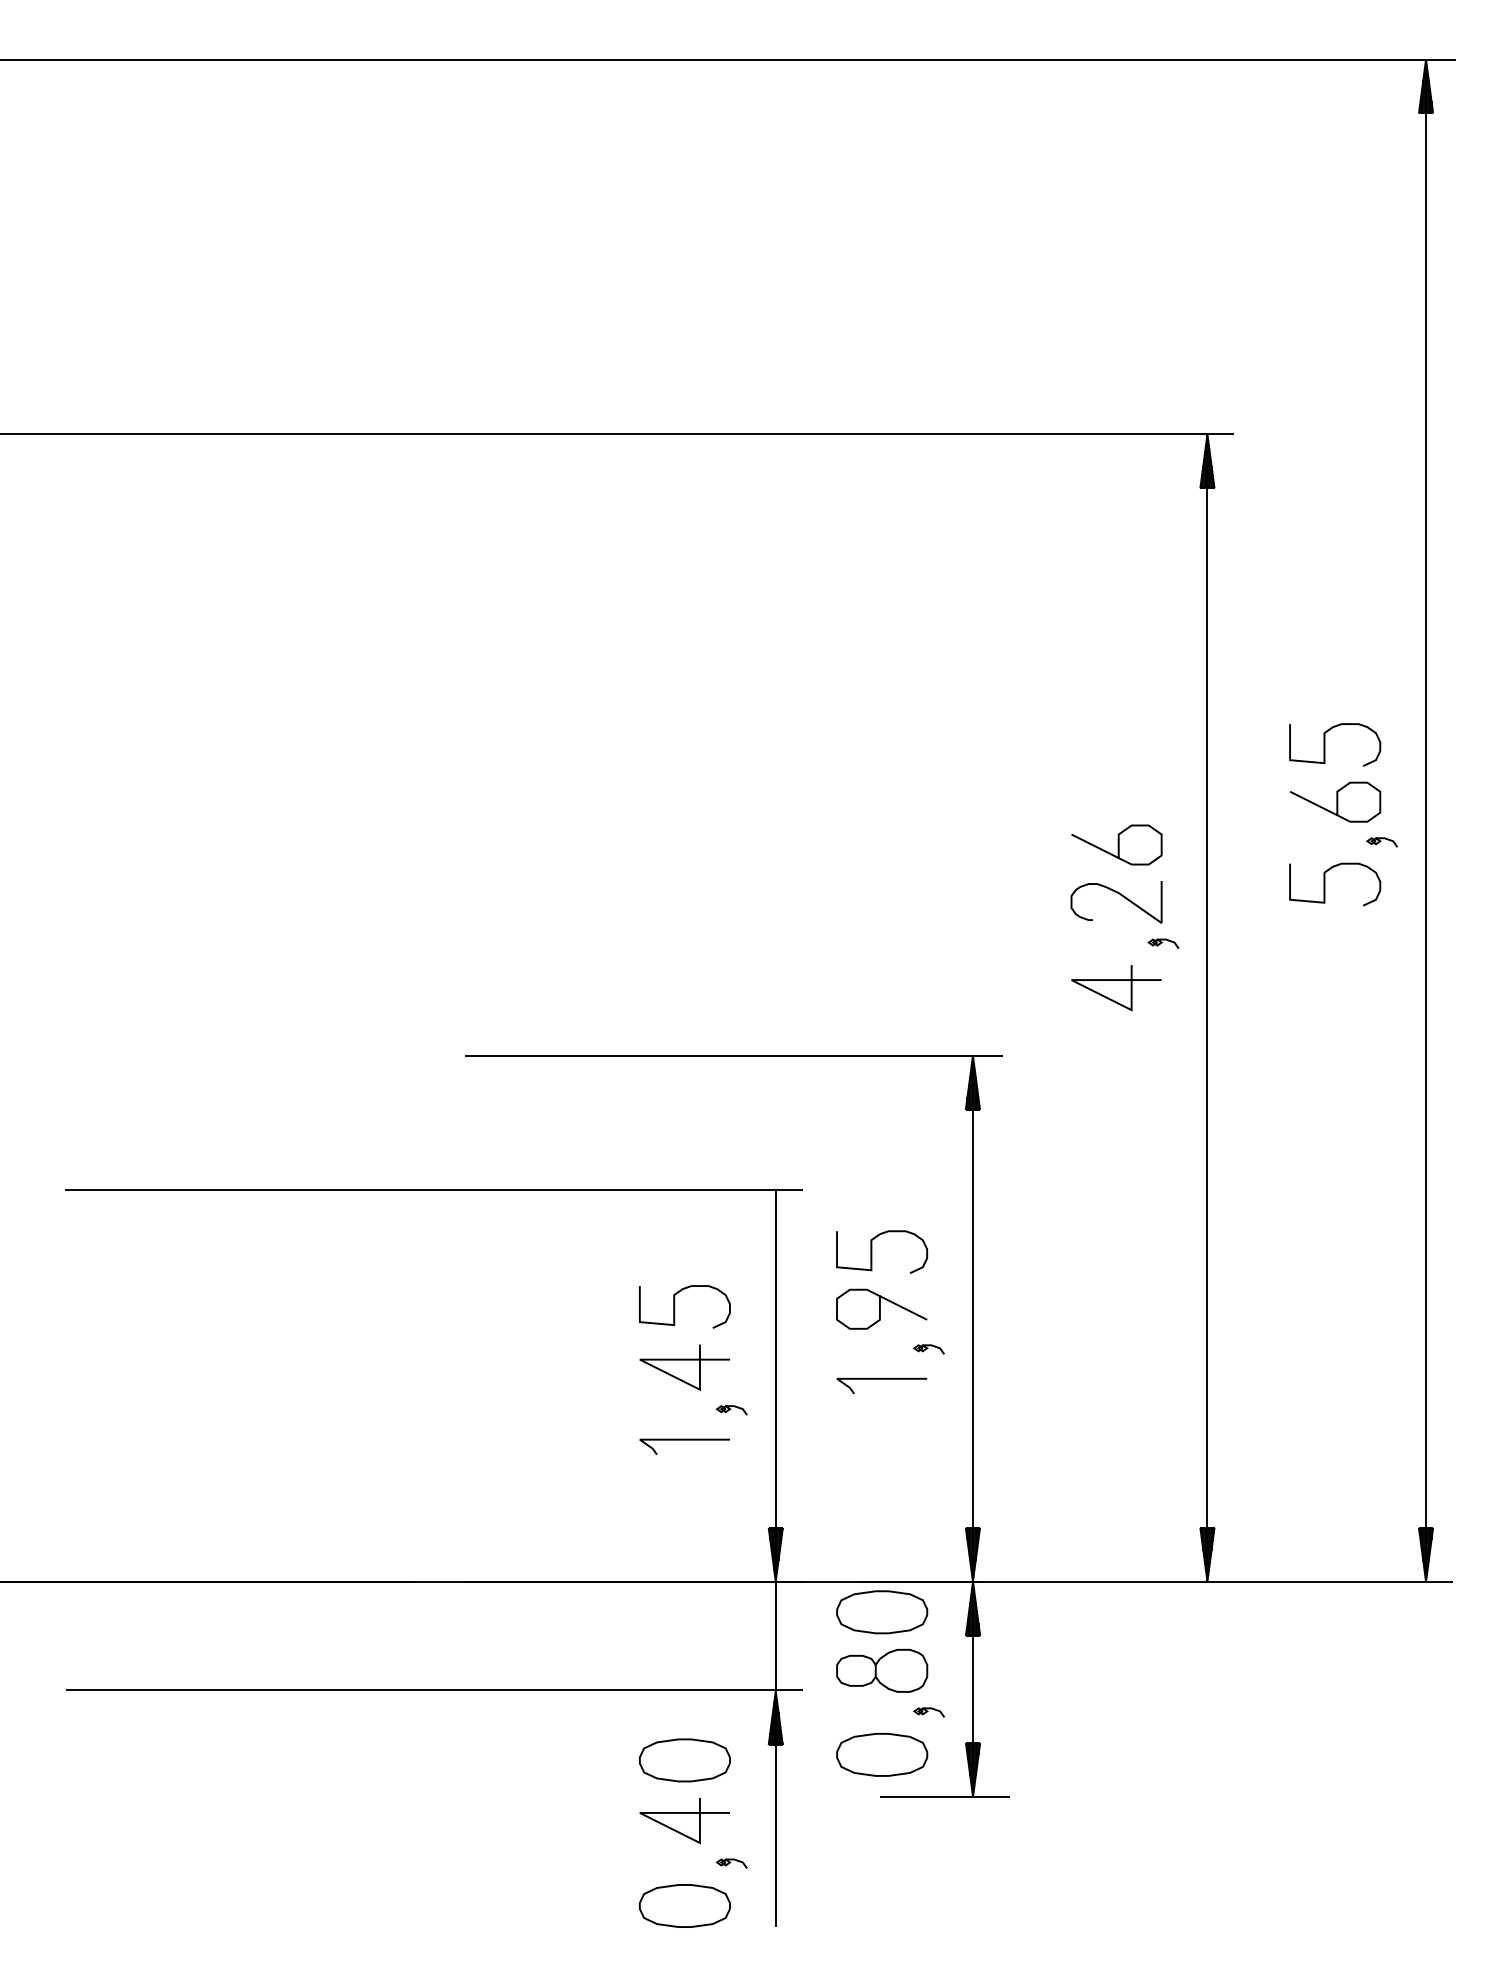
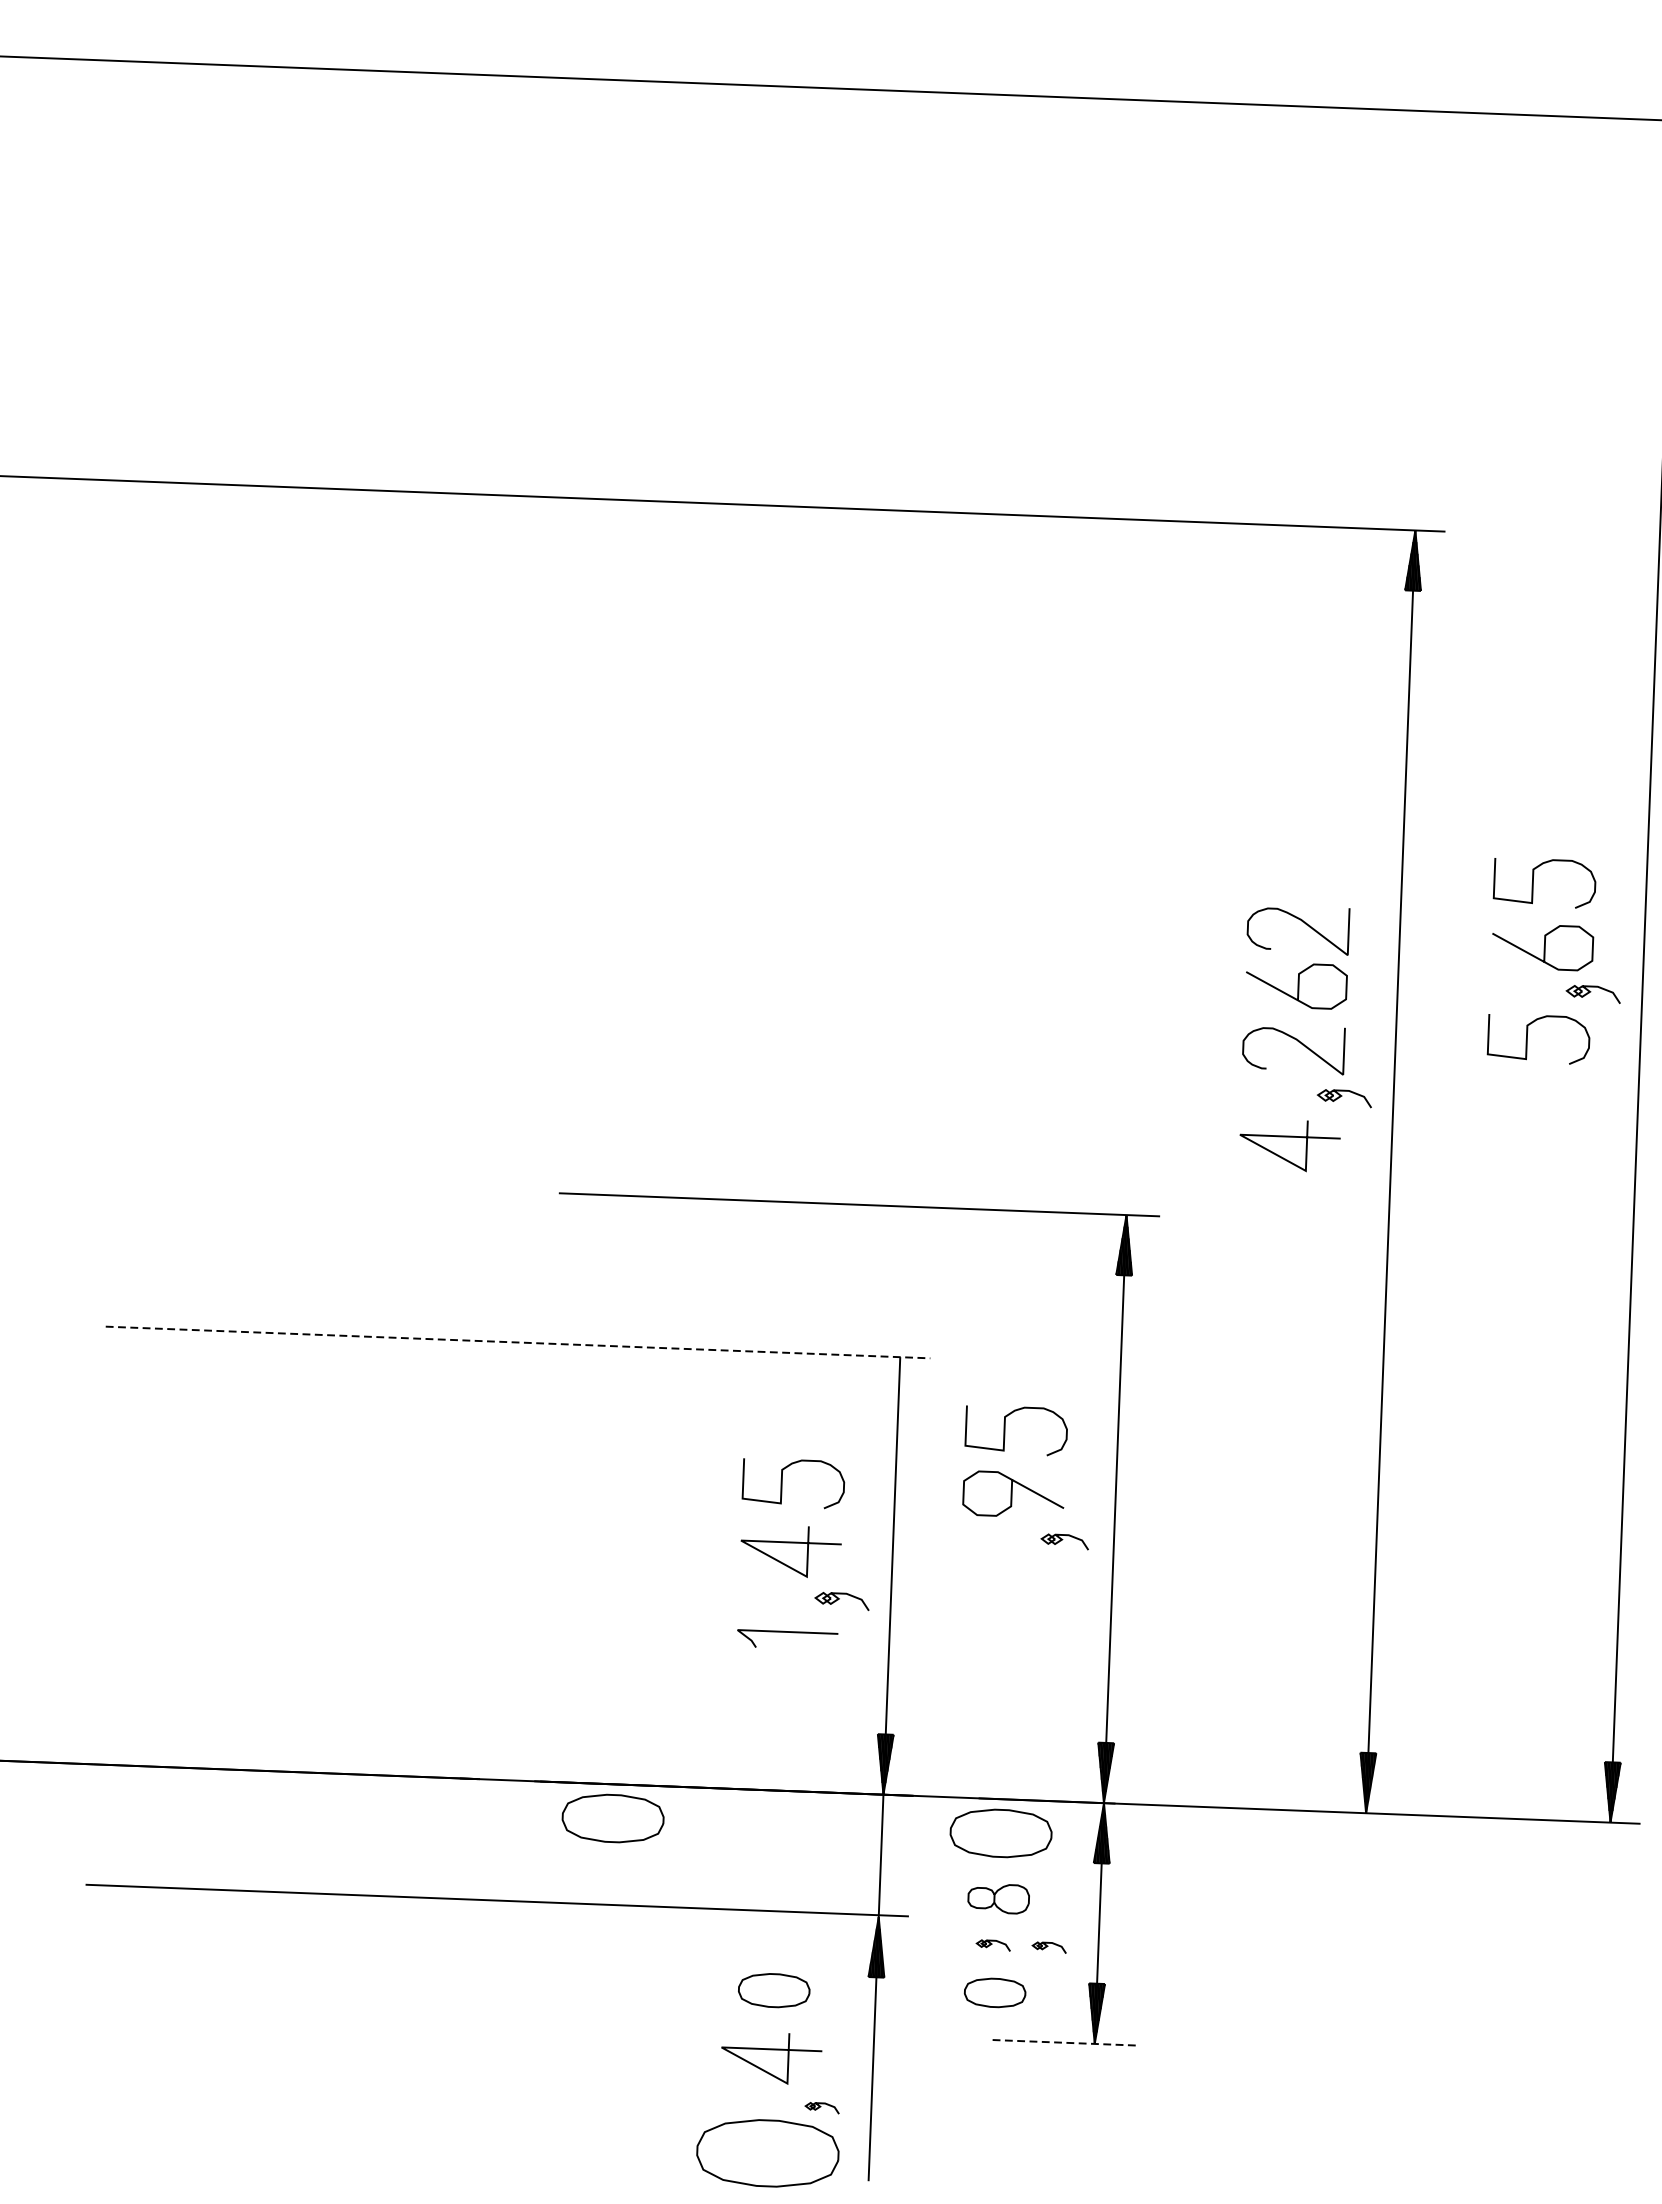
curve: (1121, 789) -> (1304, 923), added
part: (1381, 842) -> (1592, 994), size x1.6
part: (1163, 943) -> (1344, 1097), size x1.6
line: (433, 1190) -> (517, 1342), solid -> dashed
part: (928, 1349) -> (1064, 1541), size x1.4
line: (881, 1379) -> (1010, 1573), removed
part: (731, 1410) -> (841, 1601), size x1.6
part: (535, 1612) -> (613, 1818), added
part: (882, 1670) -> (998, 1898), size x0.6
part: (878, 1712) -> (992, 1945), added
part: (882, 1754) -> (995, 1992), size x0.6
part: (684, 1760) -> (773, 1990), size x0.7
line: (944, 1797) -> (1062, 2043), solid -> dashed
part: (684, 1905) -> (767, 2152), size x1.4

